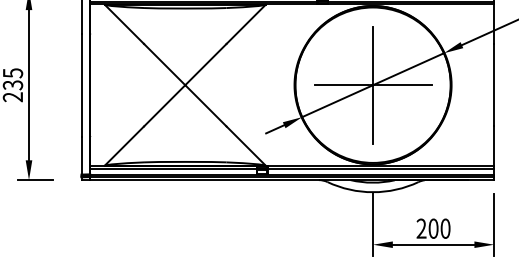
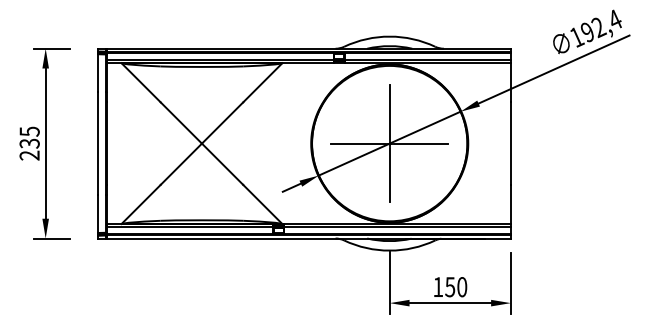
text: (427, 229) -> (444, 287), 200 -> 150

